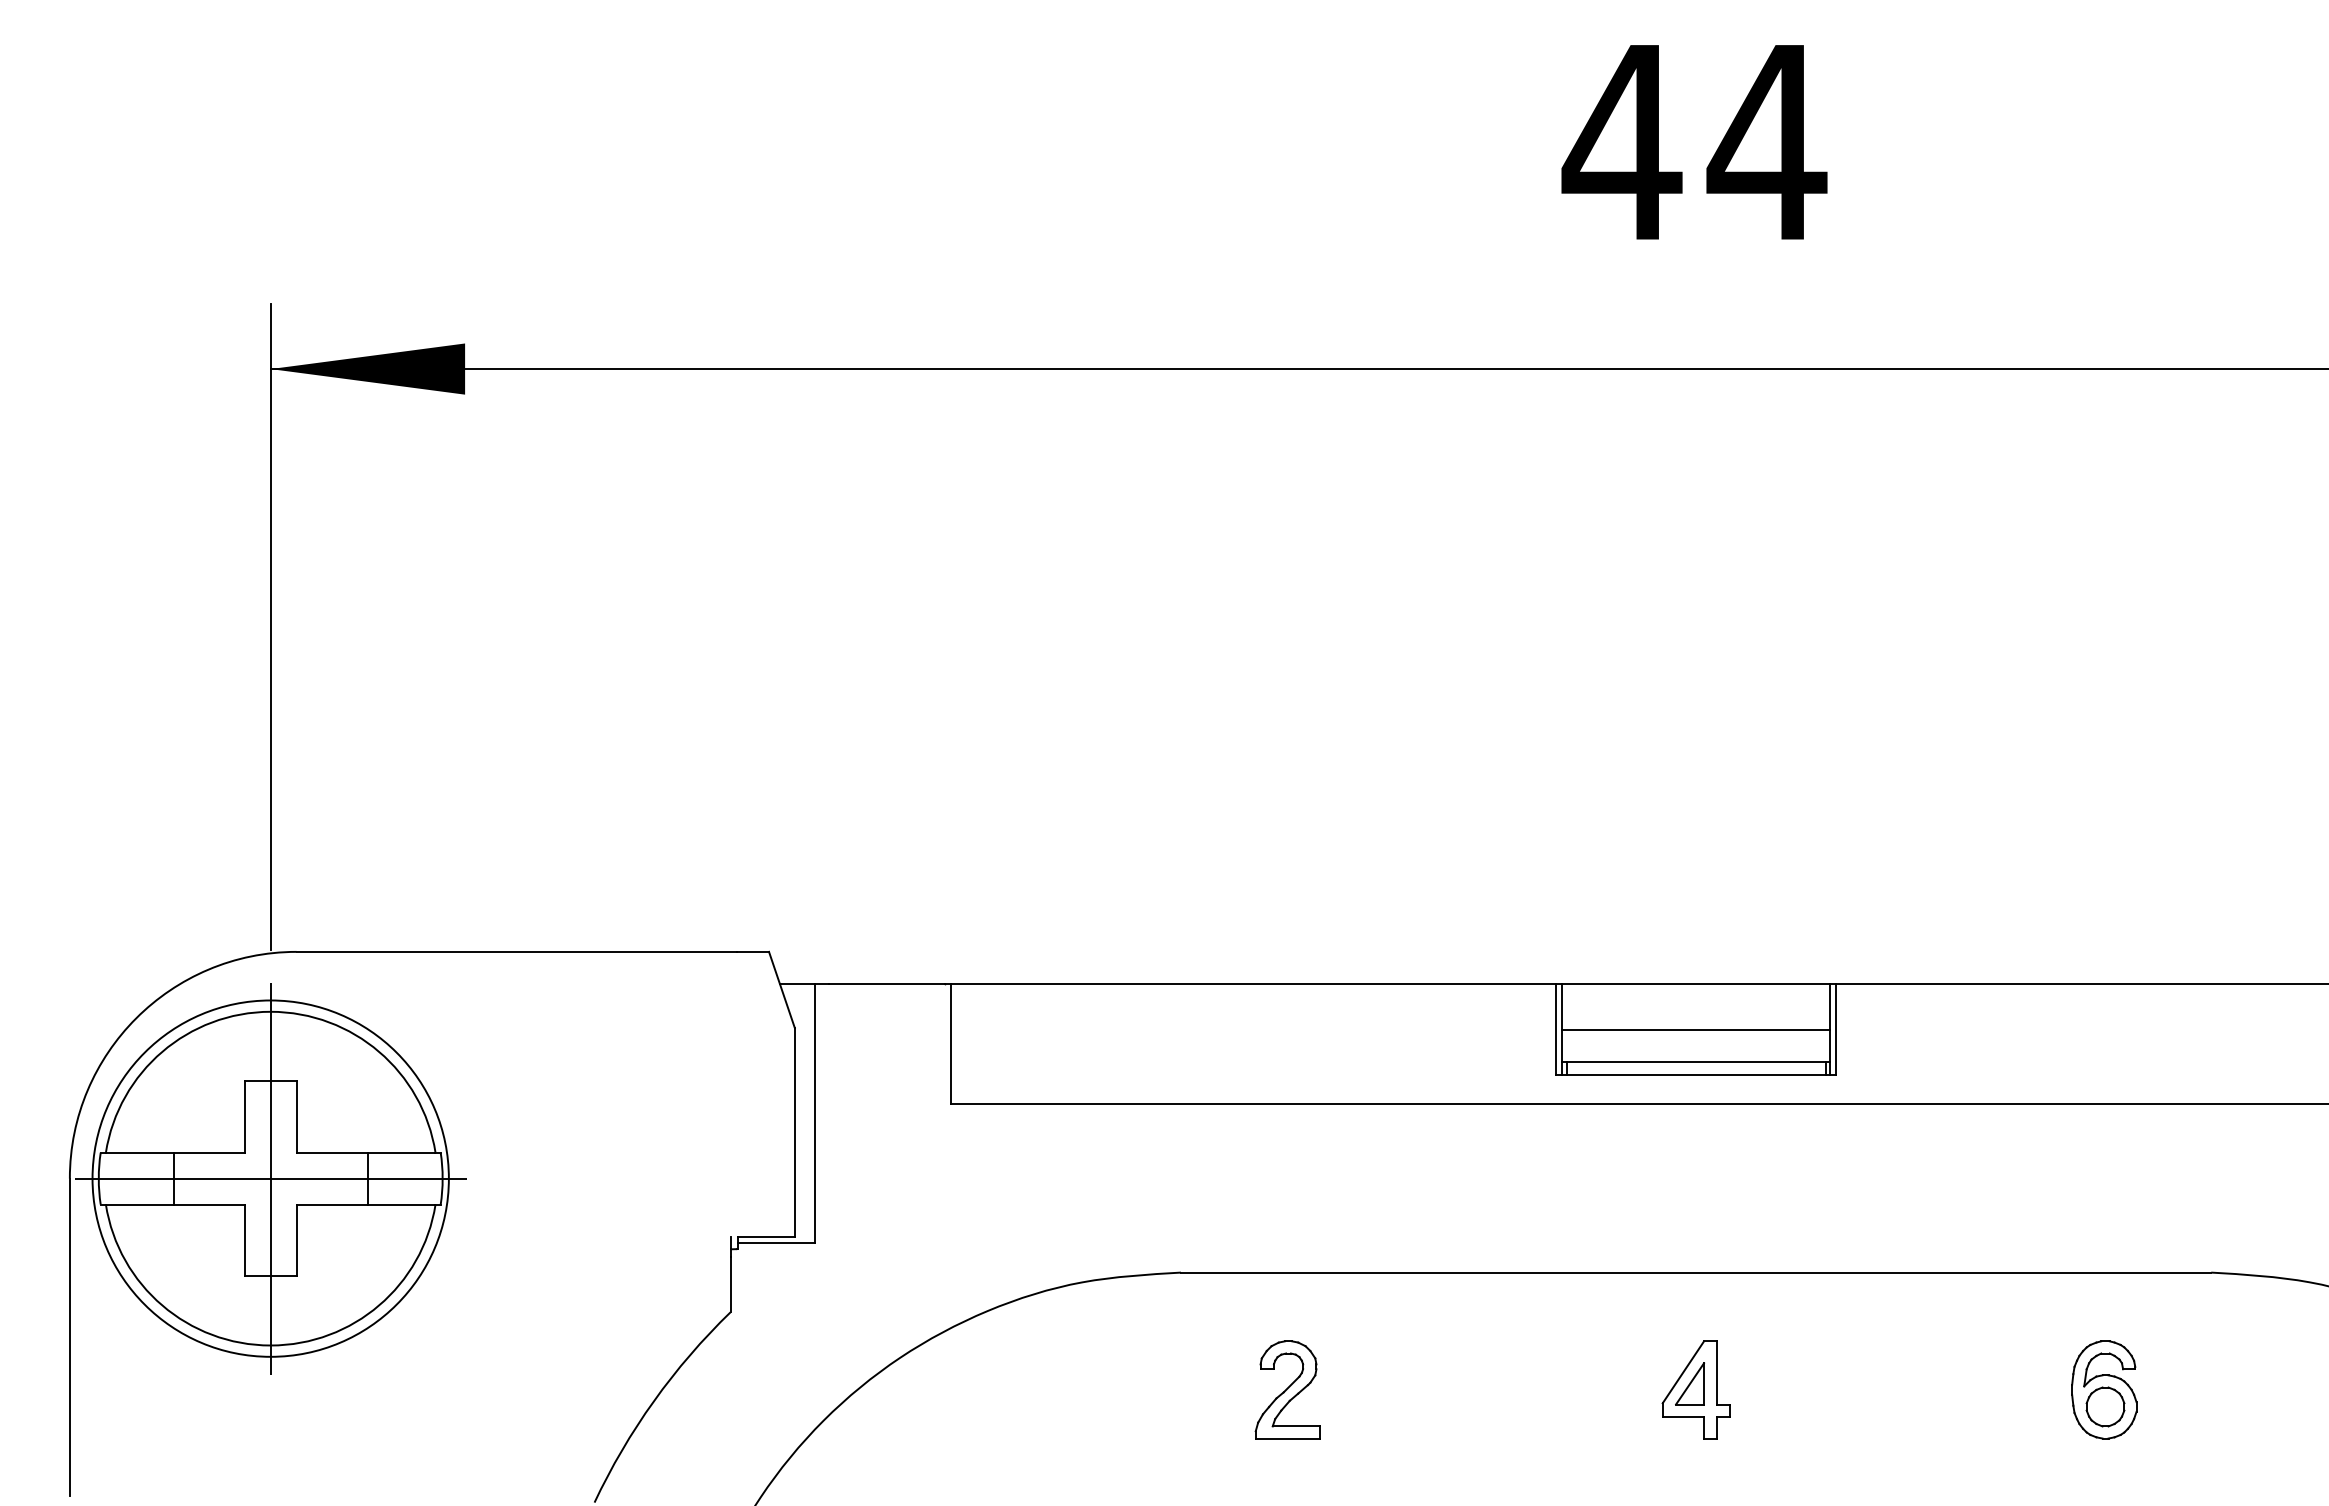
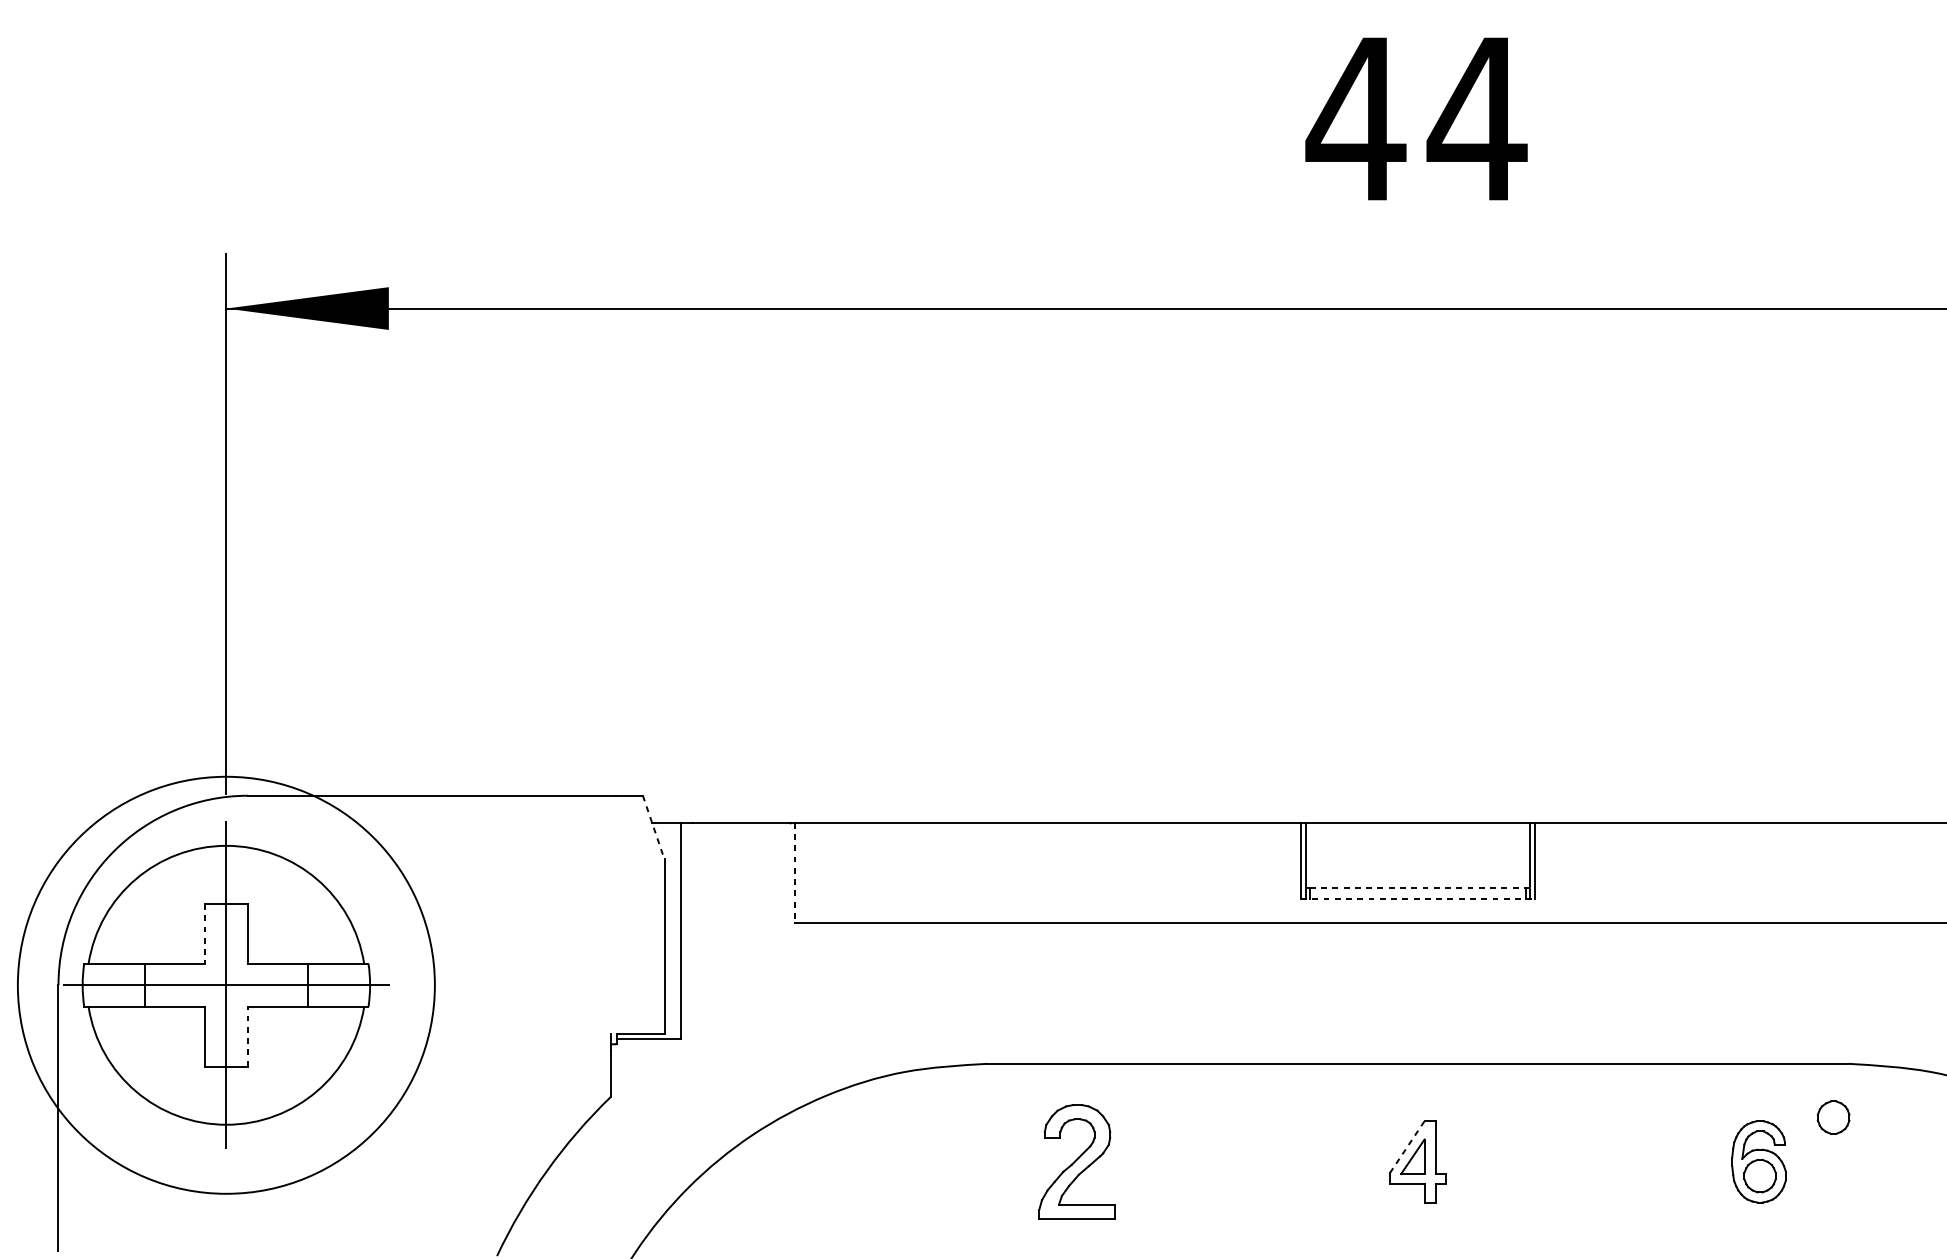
line: (782, 990) -> (654, 828), solid -> dashed
line: (1696, 1029) -> (1418, 860), removed
line: (951, 1044) -> (795, 873), solid -> dashed
line: (1698, 1062) -> (1419, 888), solid -> dashed
line: (1696, 1074) -> (1418, 898), solid -> dashed
line: (244, 1117) -> (204, 934), solid -> dashed
circle: (270, 1178) -> (226, 985), size x1.4
line: (296, 1240) -> (247, 1037), solid -> dashed
part: (2193, 1336) -> (1833, 1117), added
line: (1683, 1371) -> (1407, 1146), solid -> dashed
part: (1287, 1389) -> (1076, 1161), size x1.4

